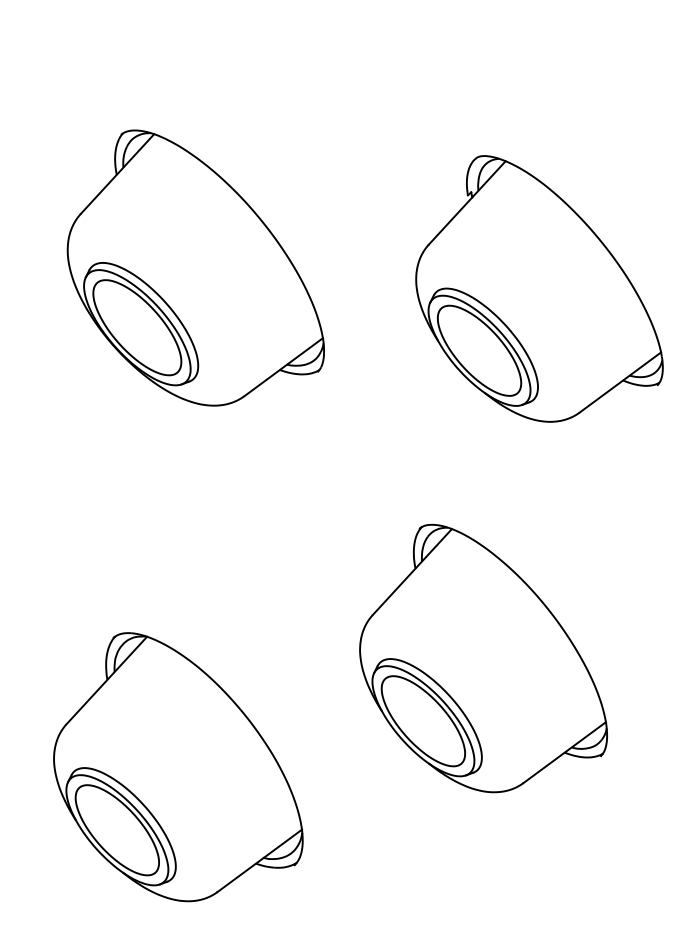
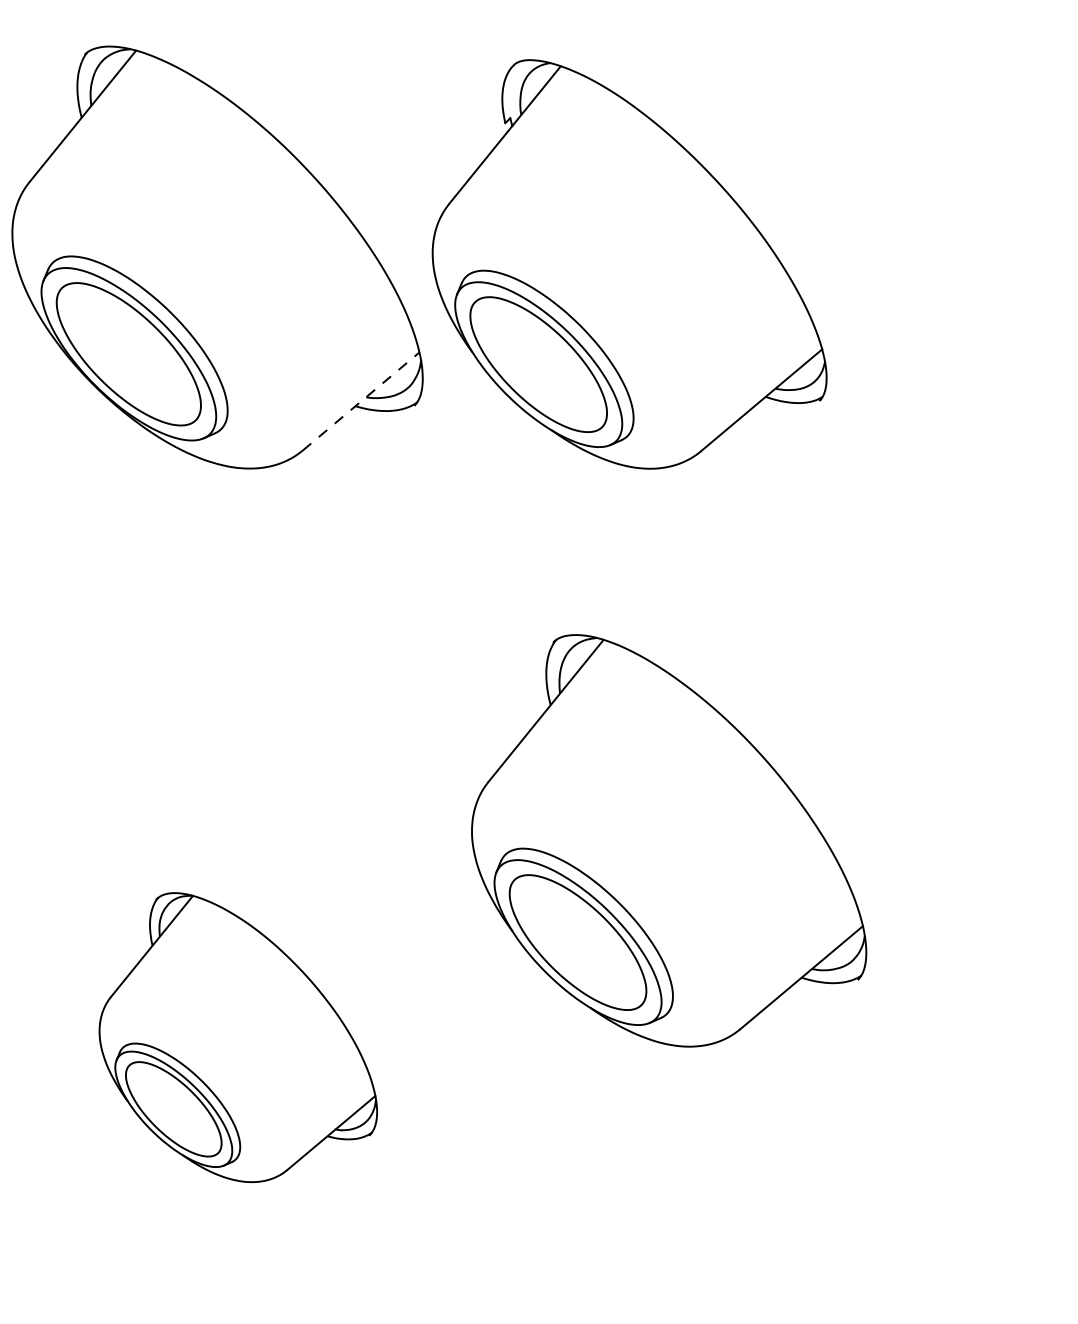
part: (539, 288) -> (626, 261), moved
line: (283, 367) -> (360, 401), solid -> dashed
part: (483, 658) -> (665, 838), moved
part: (178, 767) -> (236, 1036), size x0.7

